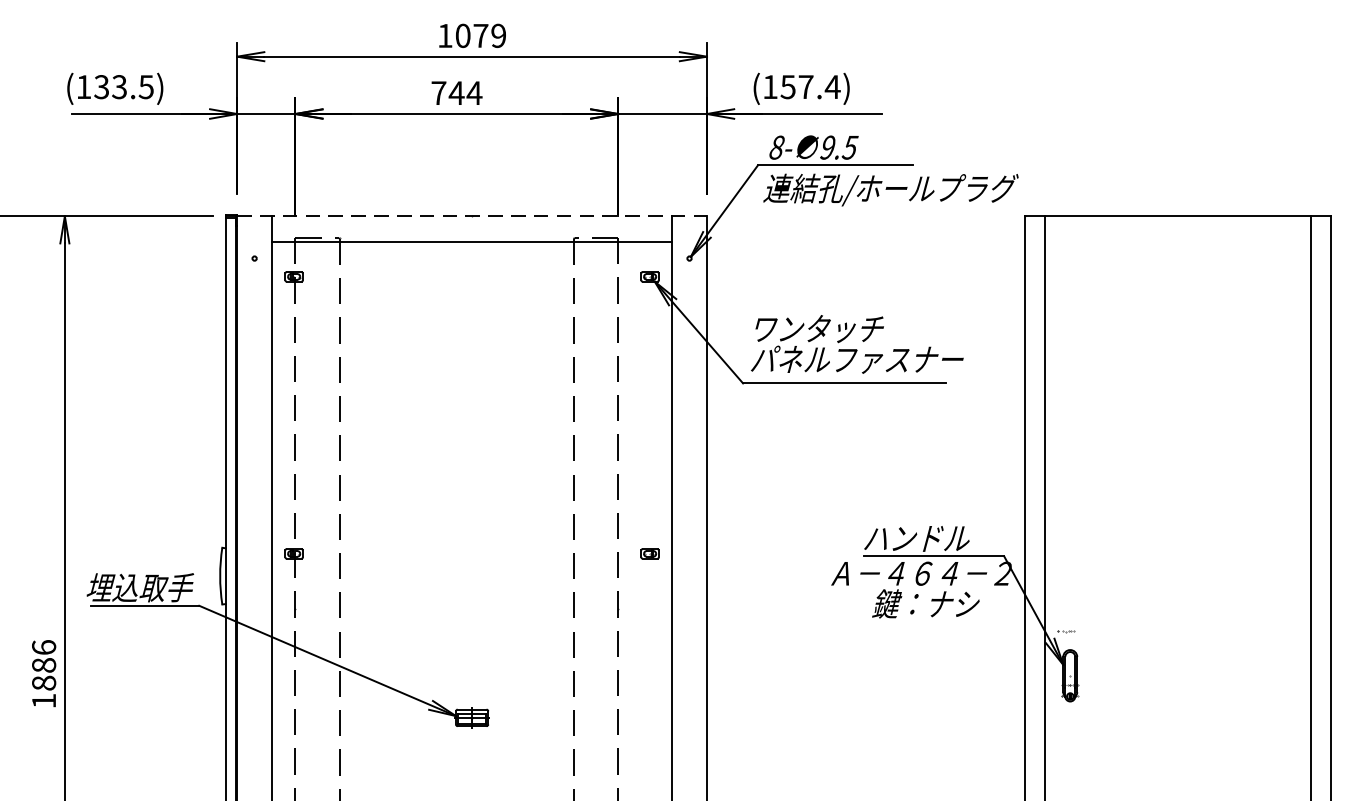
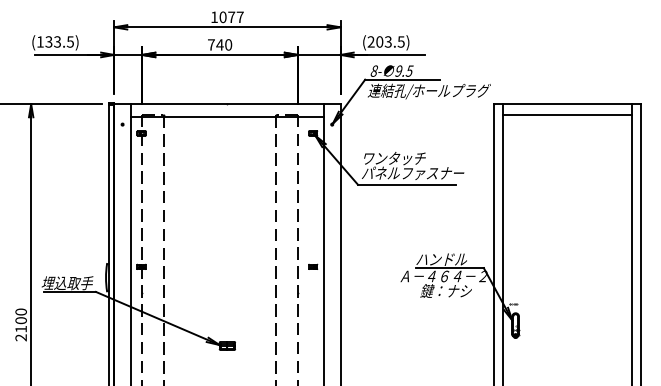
text: (497, 36) -> (239, 17), 1079 -> 1077
text: (800, 86) -> (385, 41), (157.4) -> (203.5)
text: (474, 92) -> (228, 44), 744 -> 740
line: (472, 216) -> (227, 104), dashed -> solid
line: (1177, 237) -> (567, 114), added
text: (42, 673) -> (20, 324), 1886 -> 2100

